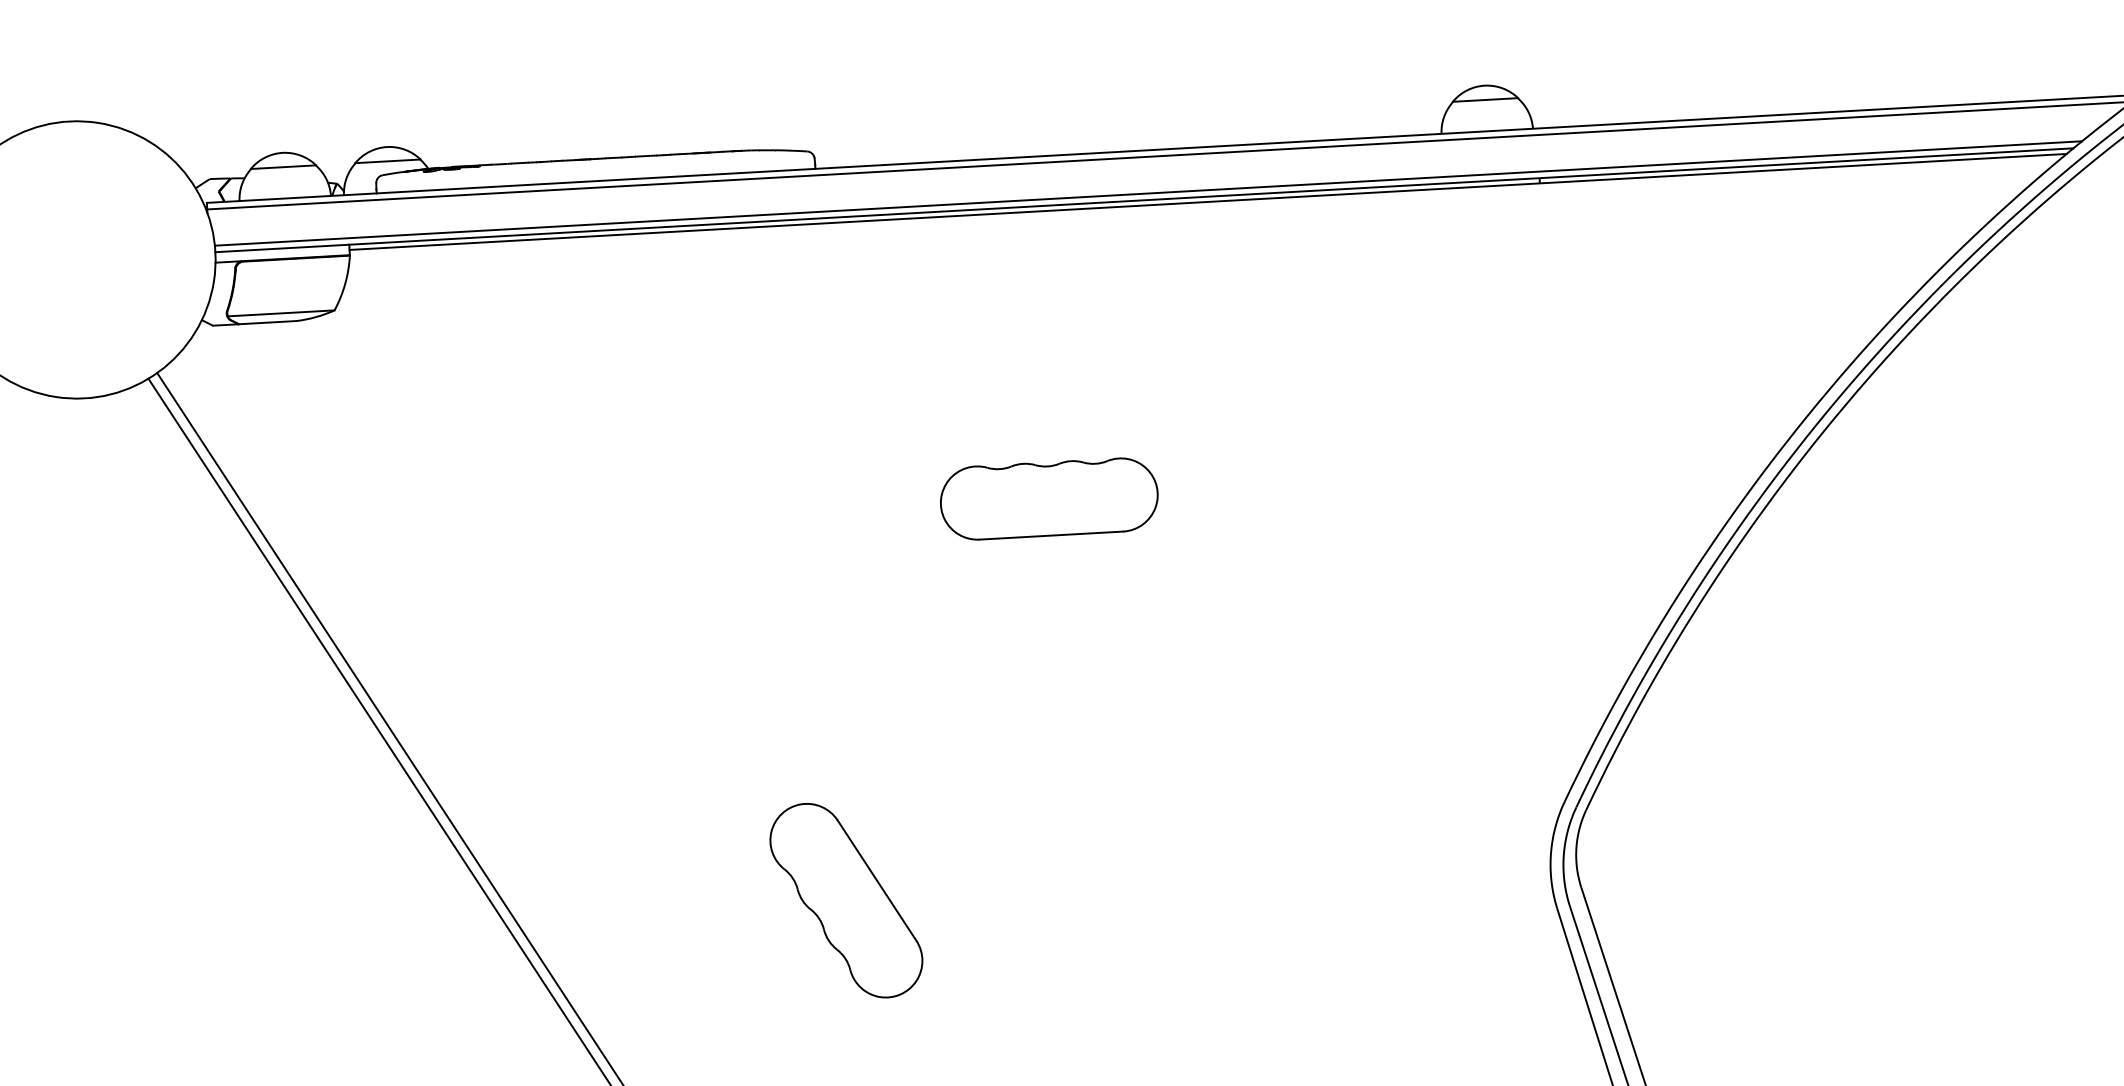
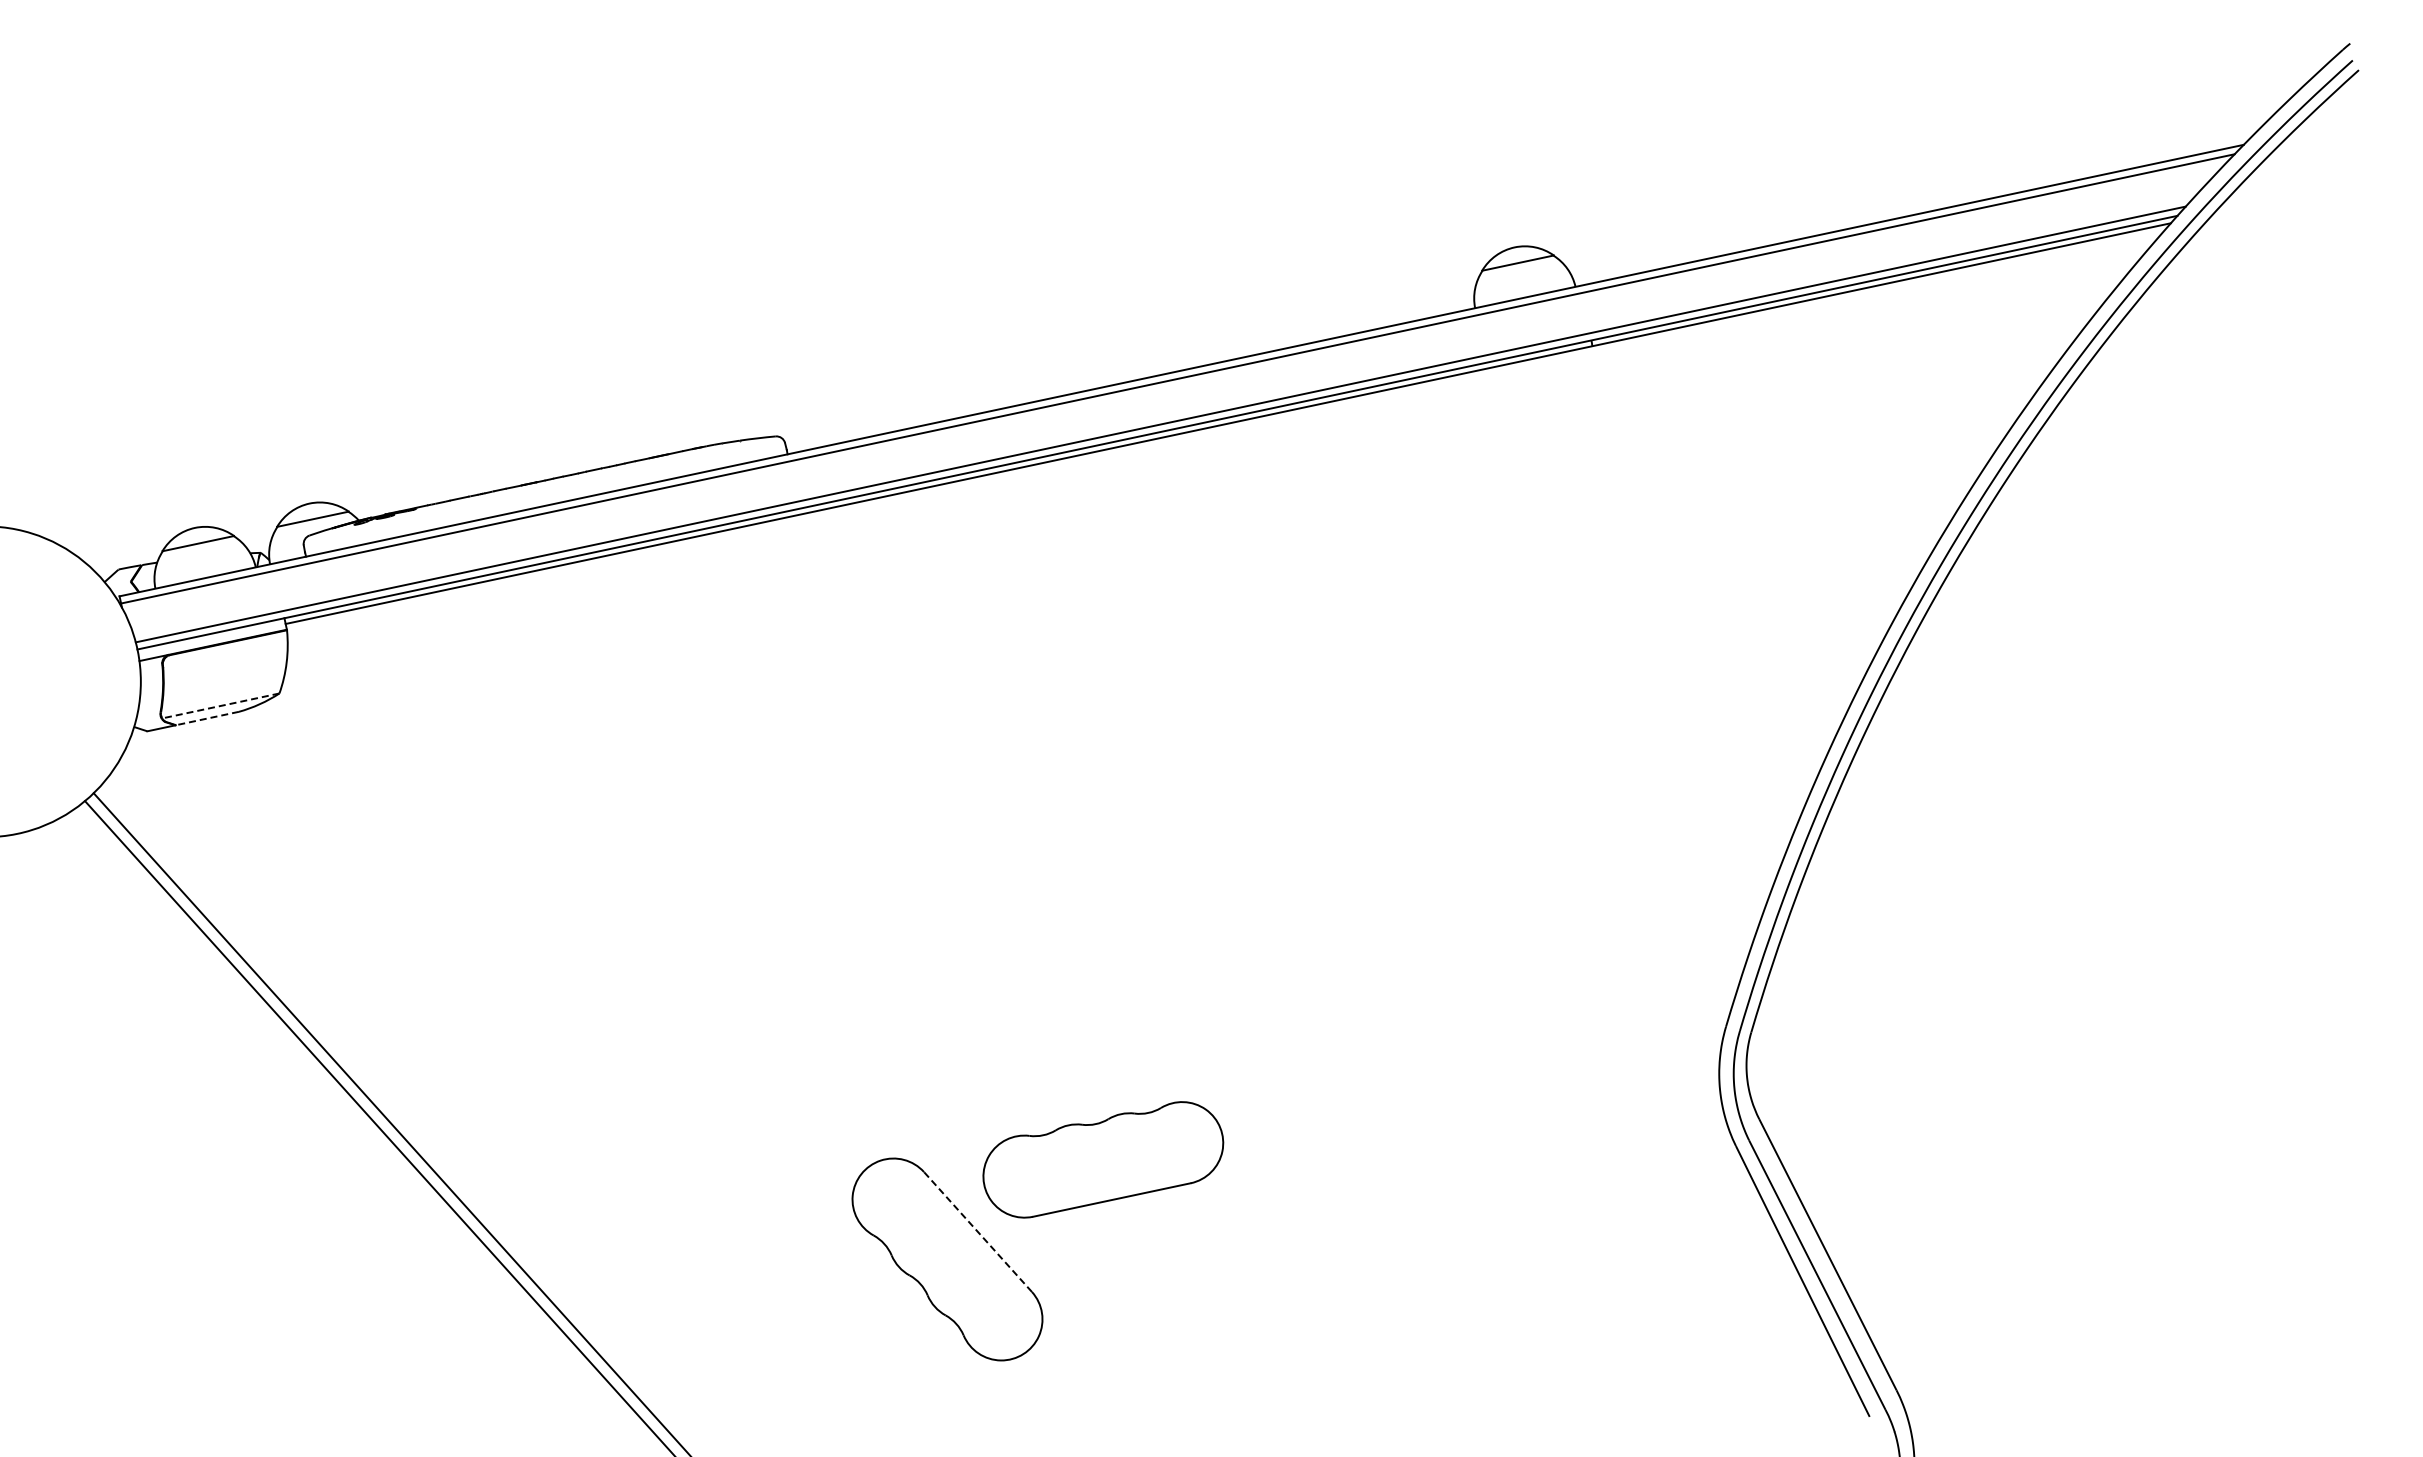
line: (280, 312) -> (220, 705), solid -> dashed
line: (267, 322) -> (207, 718), solid -> dashed
part: (1049, 498) -> (1103, 1159), moved
line: (877, 881) -> (978, 1232), solid -> dashed

